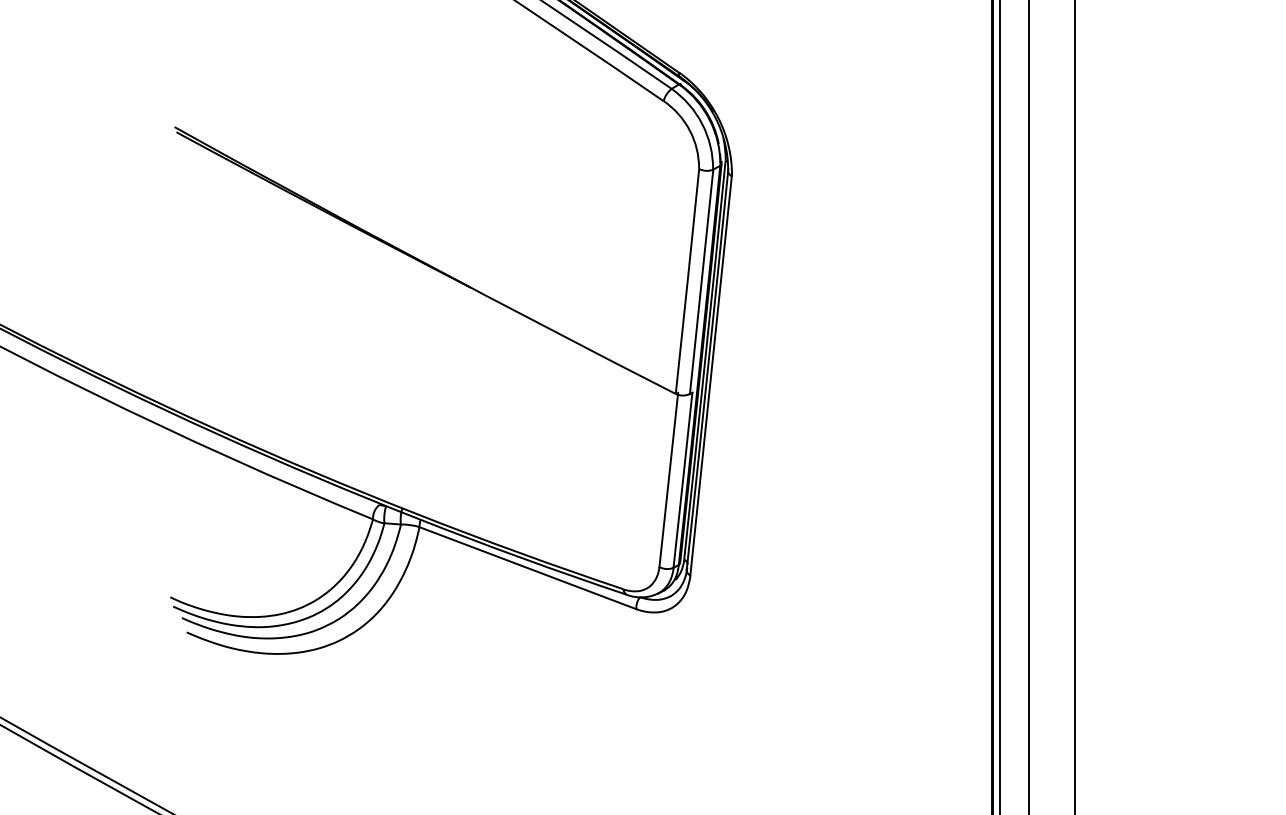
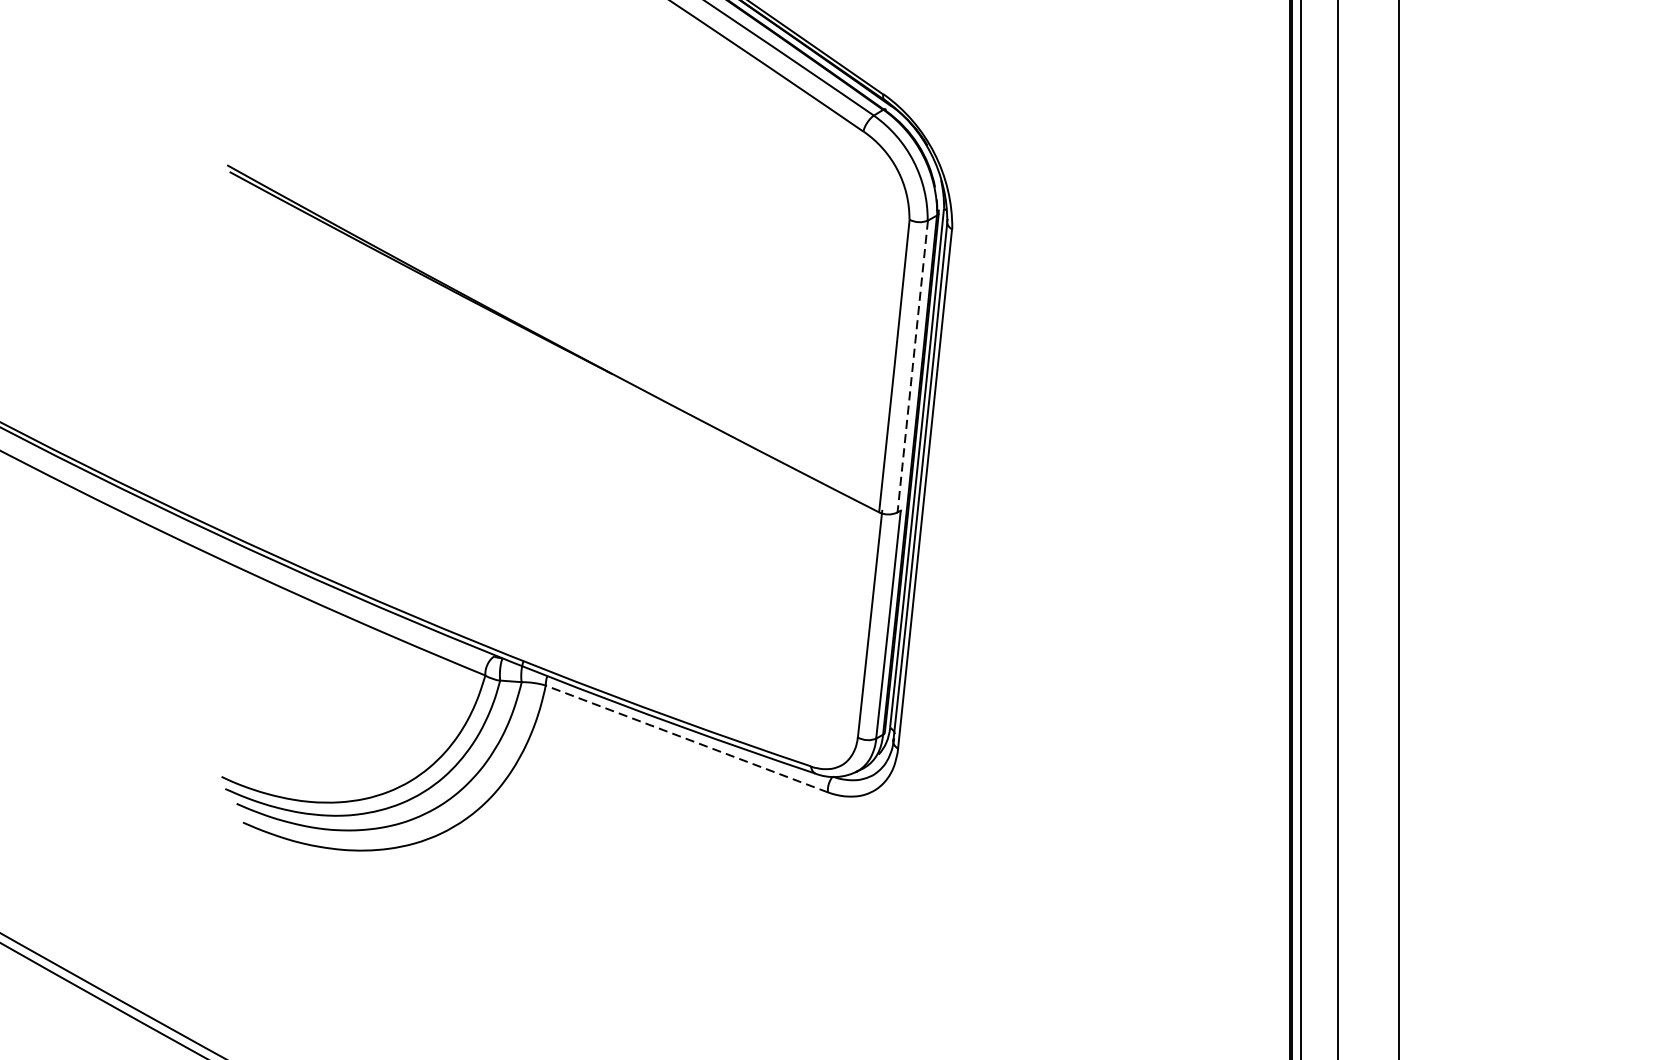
line: (701, 281) -> (912, 366), solid -> dashed
line: (527, 568) -> (686, 739), solid -> dashed

